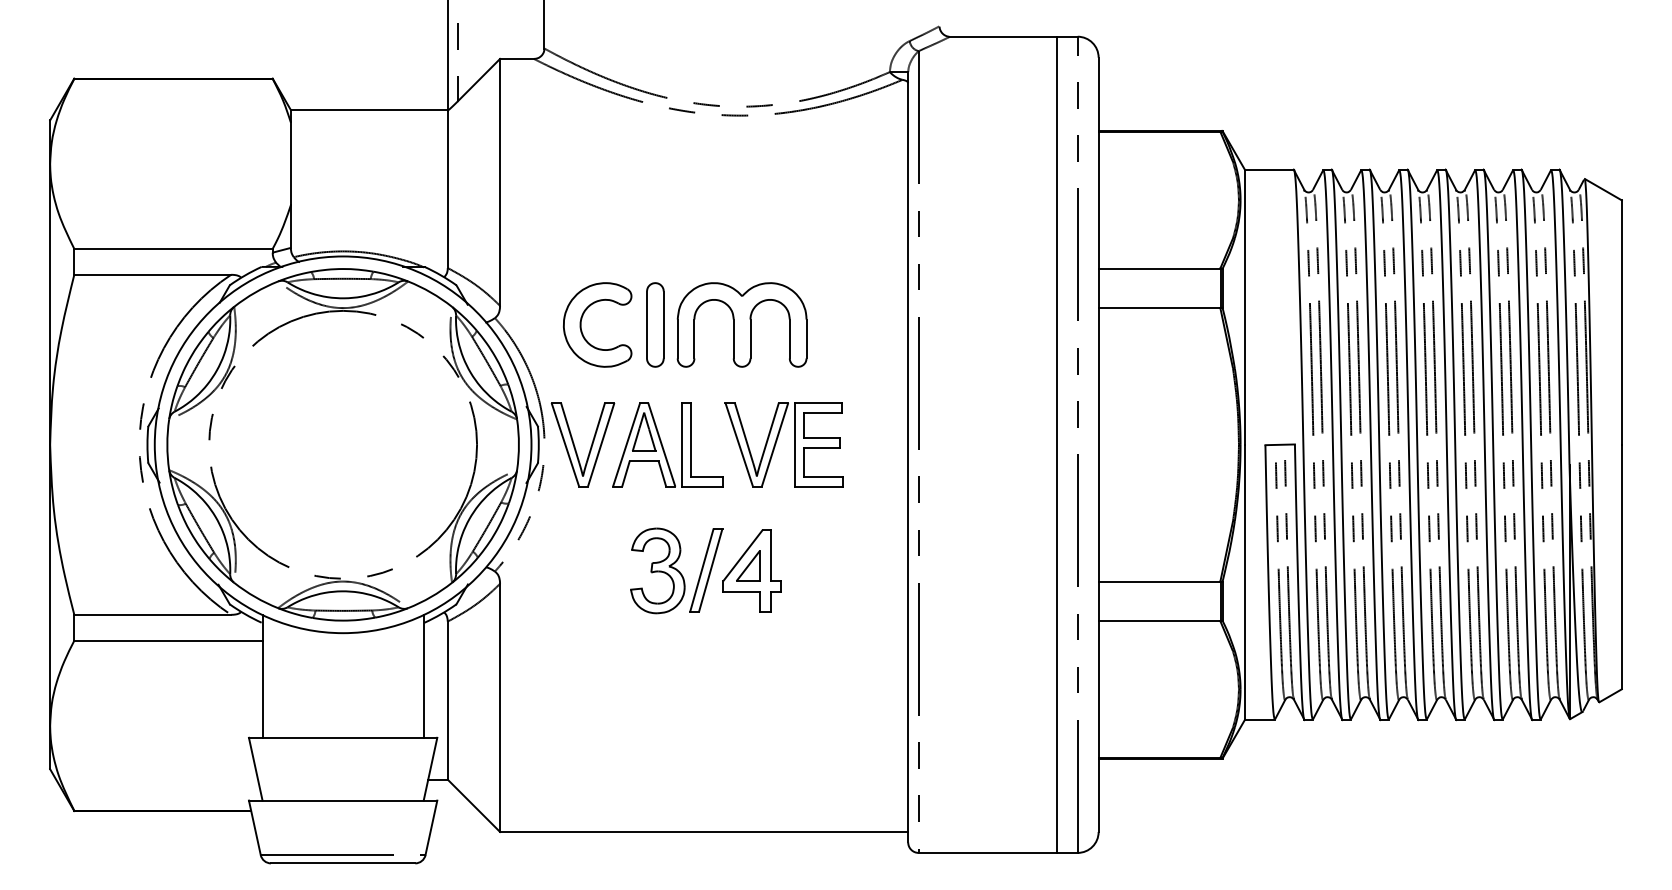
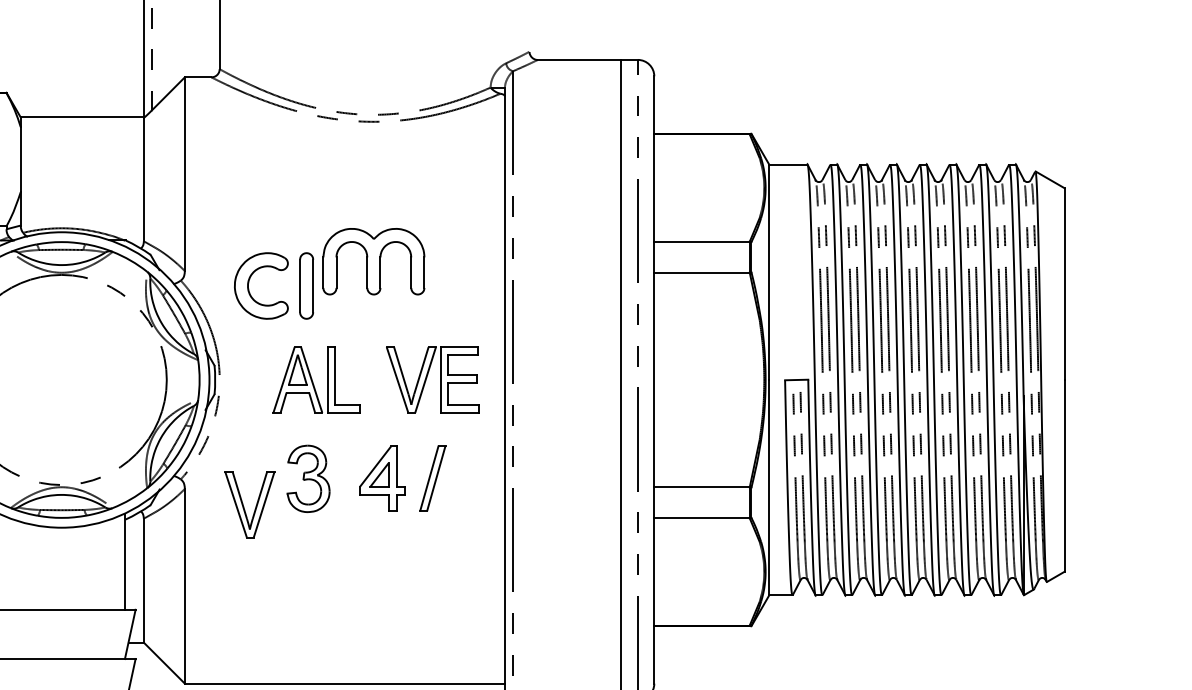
part: (741, 324) -> (373, 261), moved
part: (777, 441) -> (427, 377), moved
part: (575, 446) -> (244, 506), moved
part: (706, 570) -> (433, 478), moved

